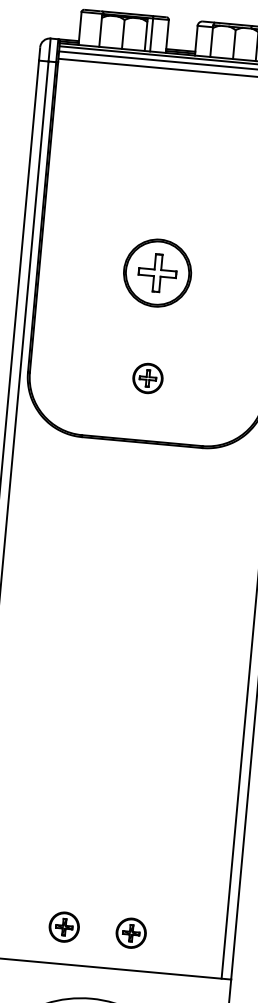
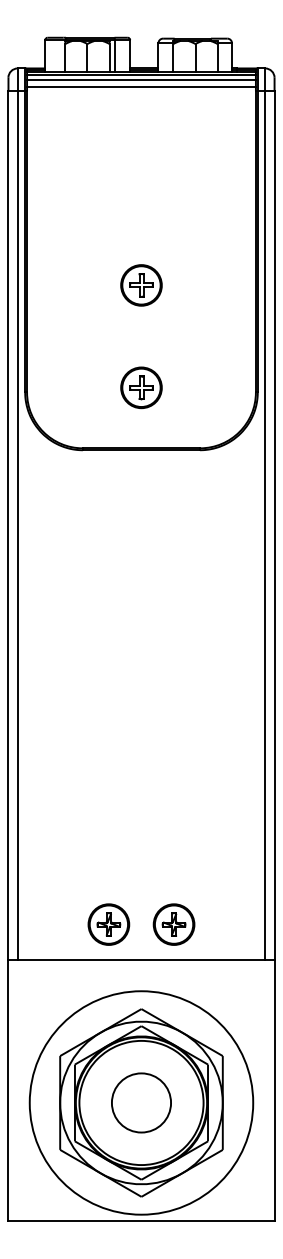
part: (157, 273) -> (141, 285), size x0.62
part: (148, 378) -> (141, 387), size x1.43
part: (63, 927) -> (108, 924), size x1.43
part: (130, 933) -> (173, 924), size x1.43

